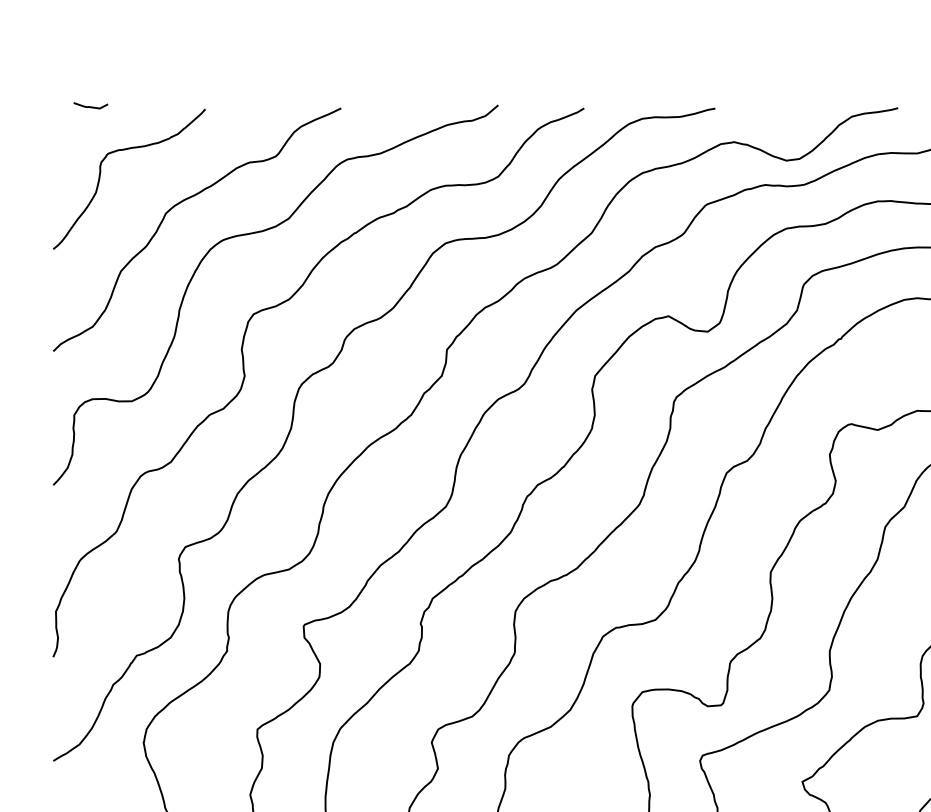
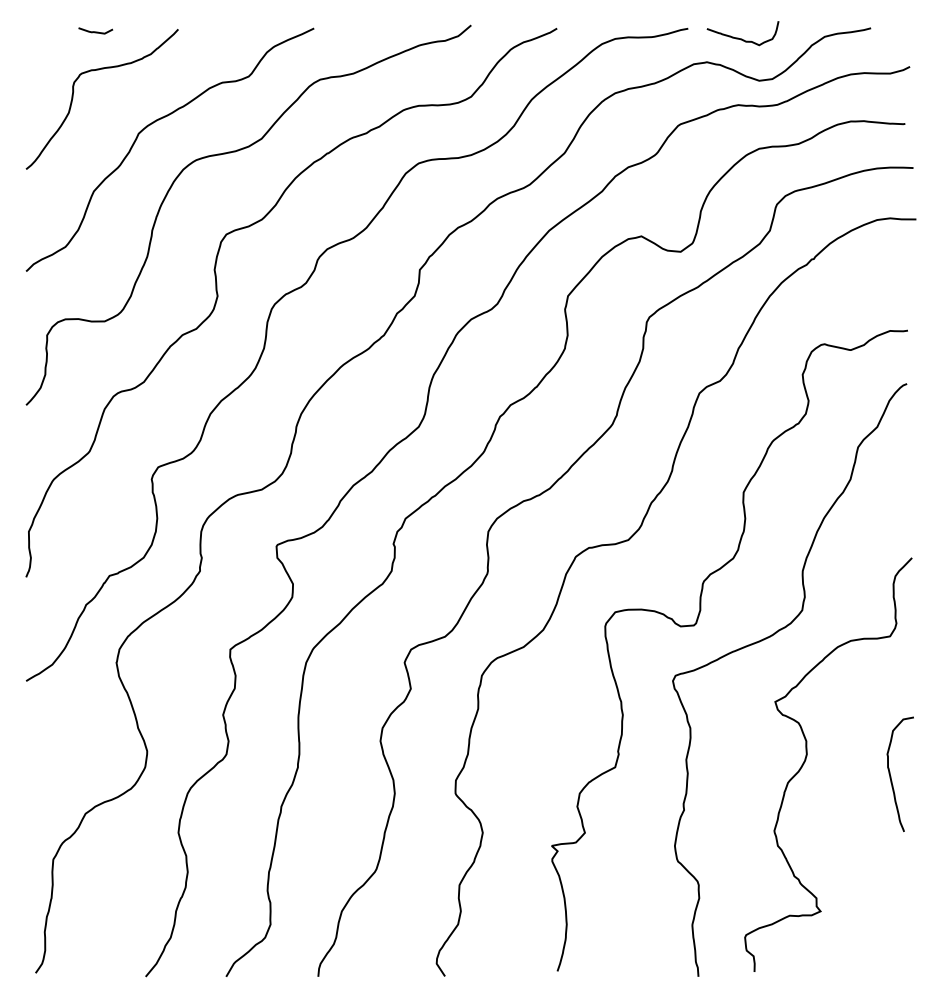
curve: (90, 106) -> (95, 31), moved
curve: (769, 118) -> (742, 38), added

